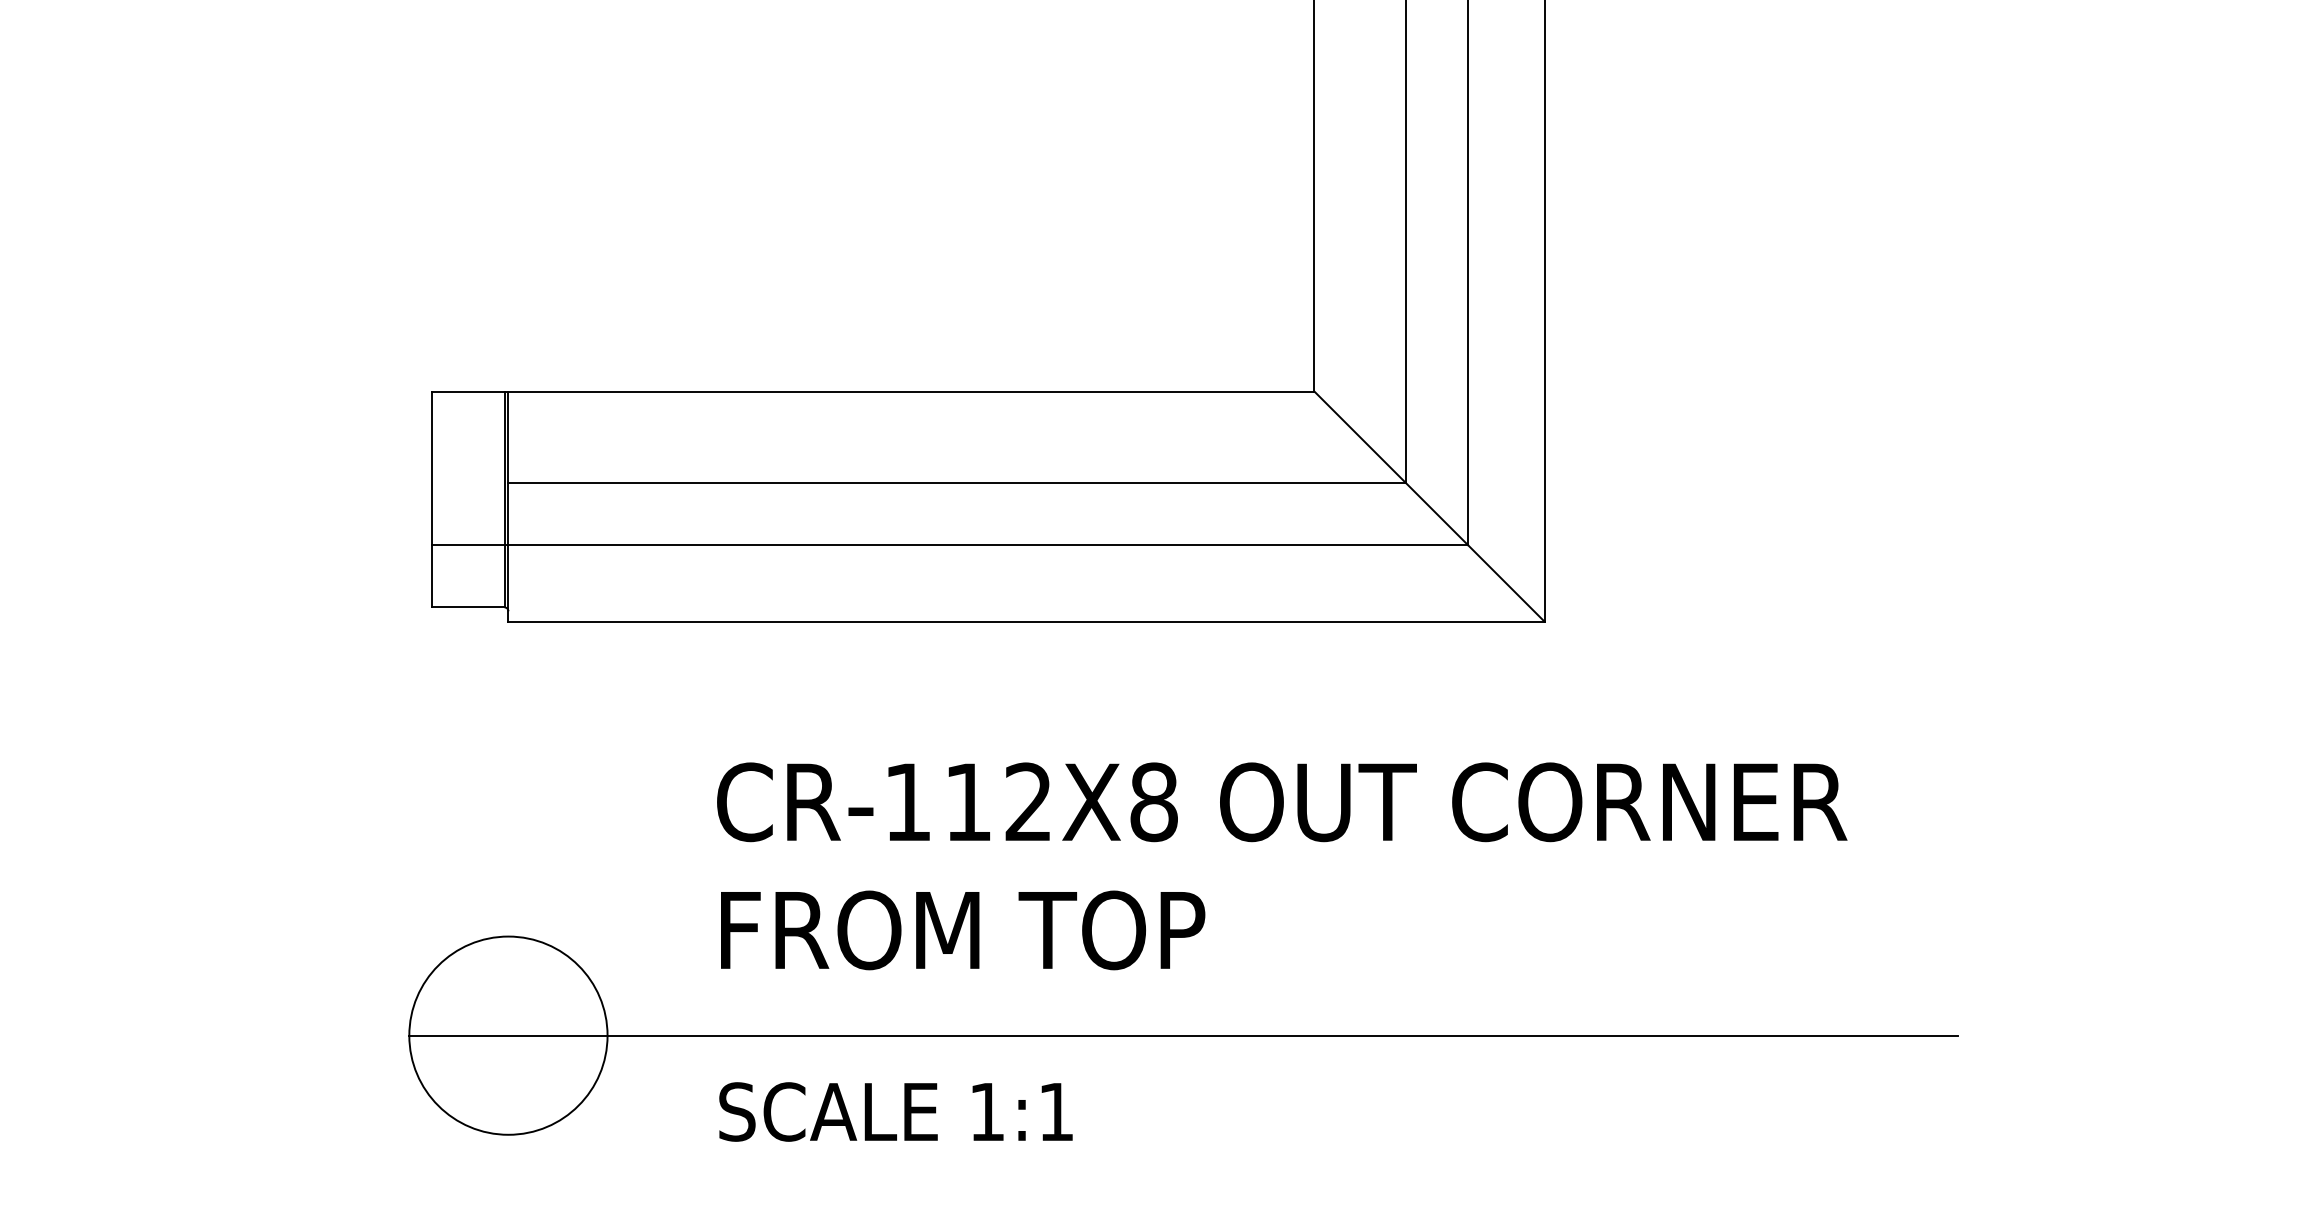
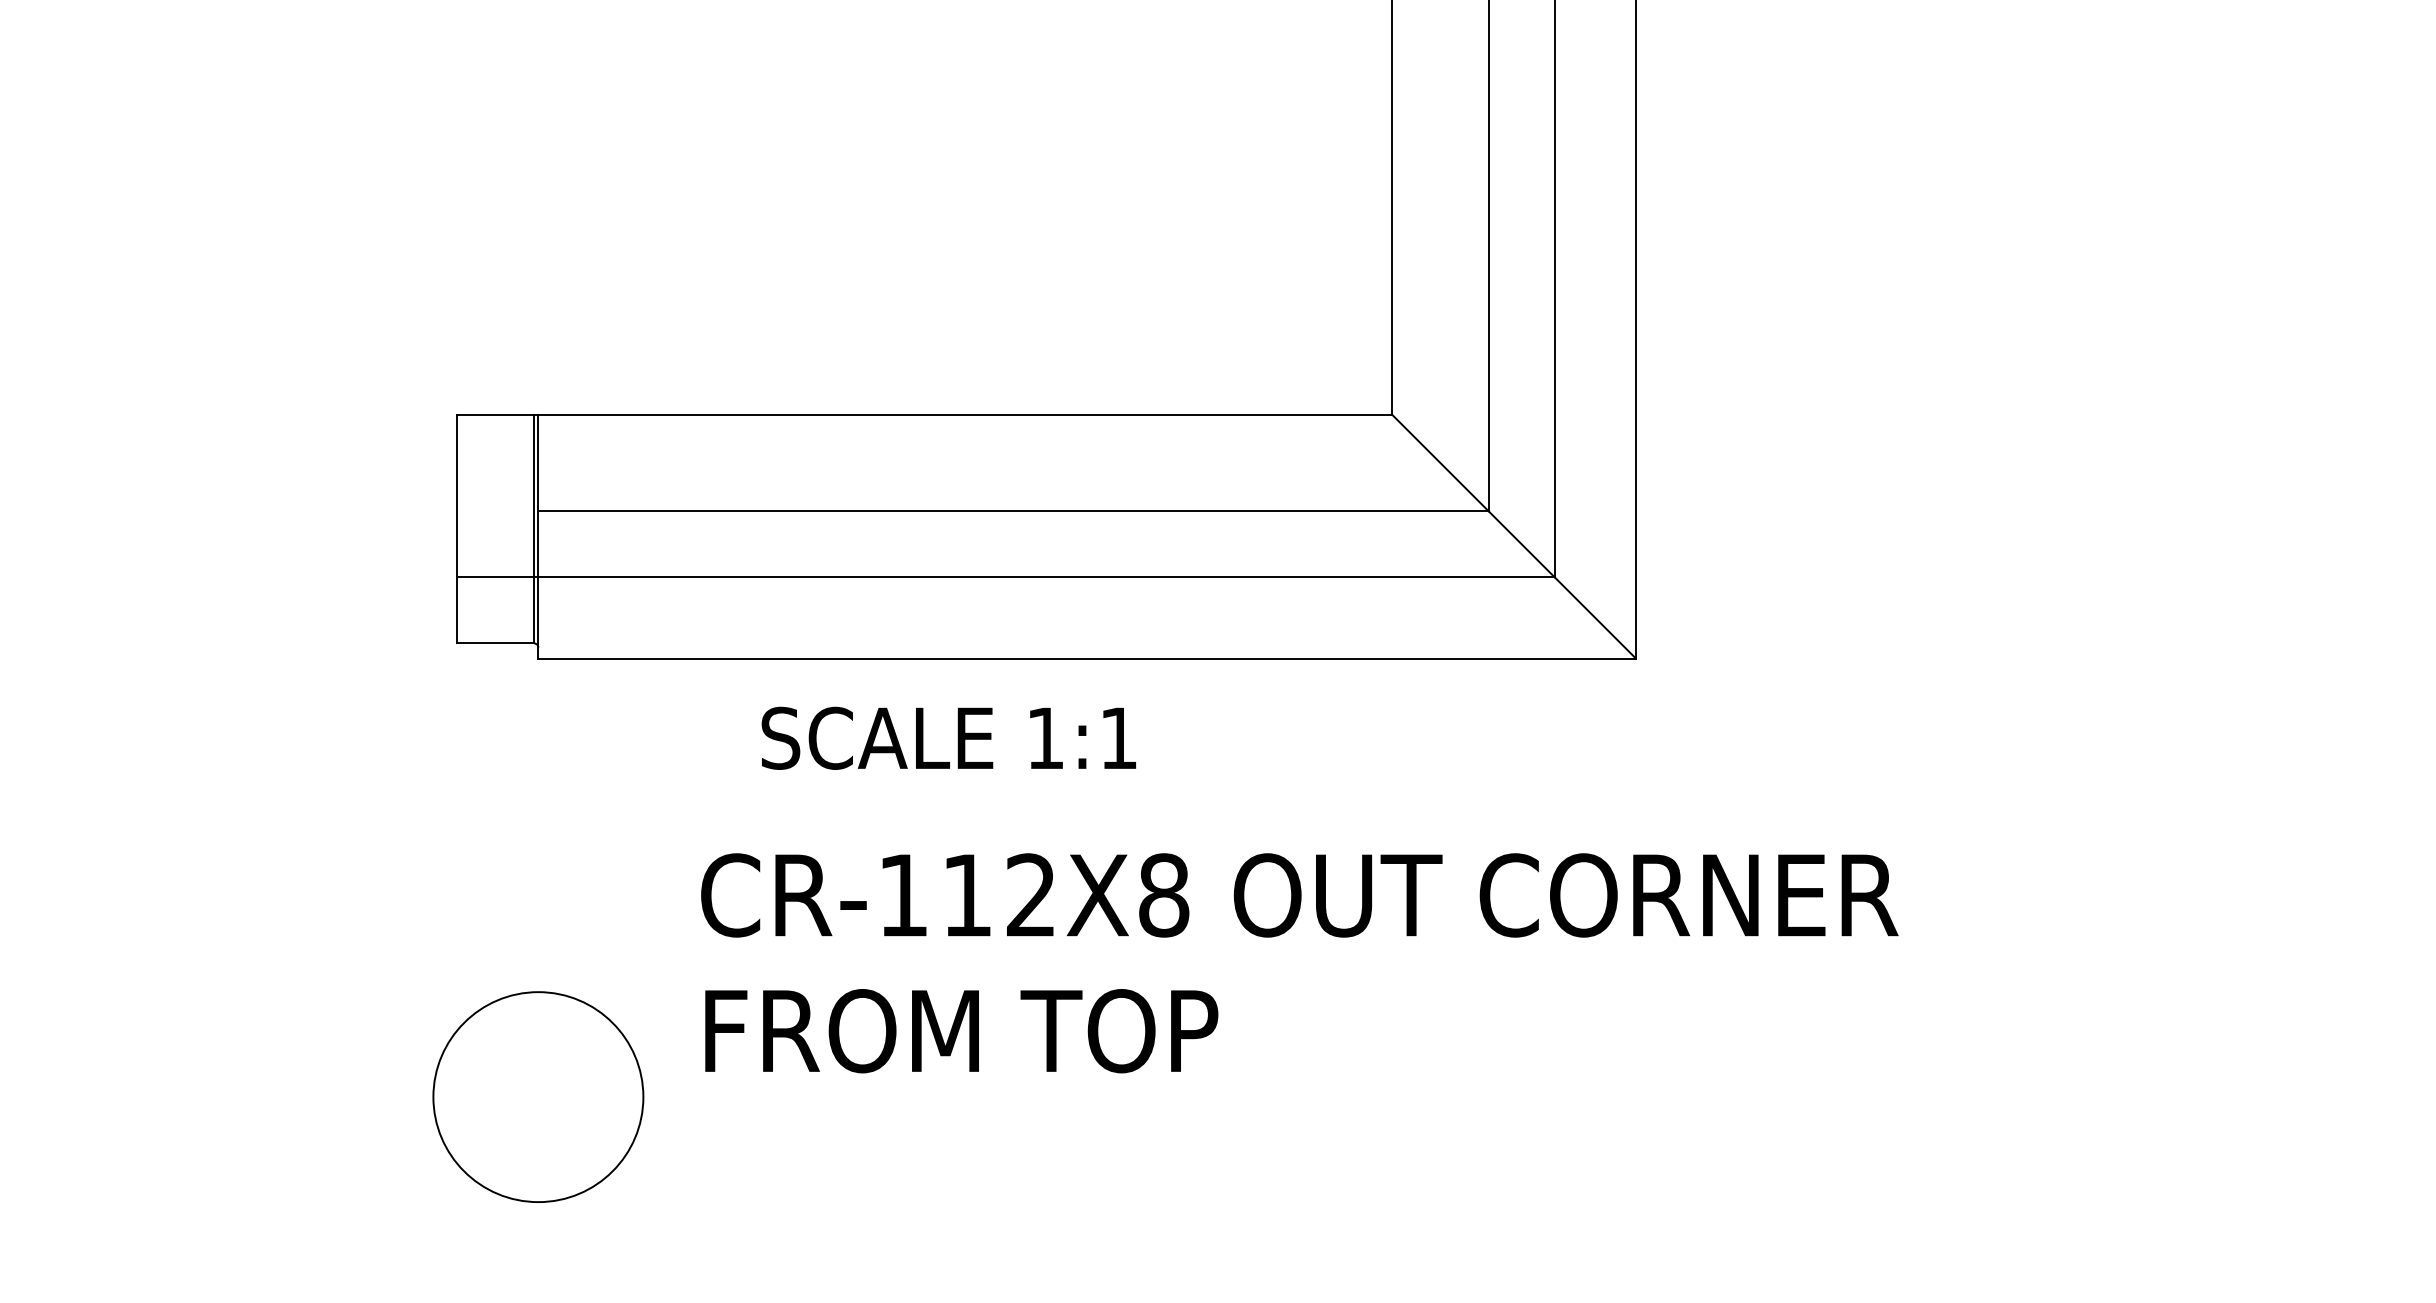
text: (1282, 866) -> (1300, 963), moved
line: (1183, 1035) -> (1253, 1096), removed
text: (895, 1111) -> (948, 737), moved

